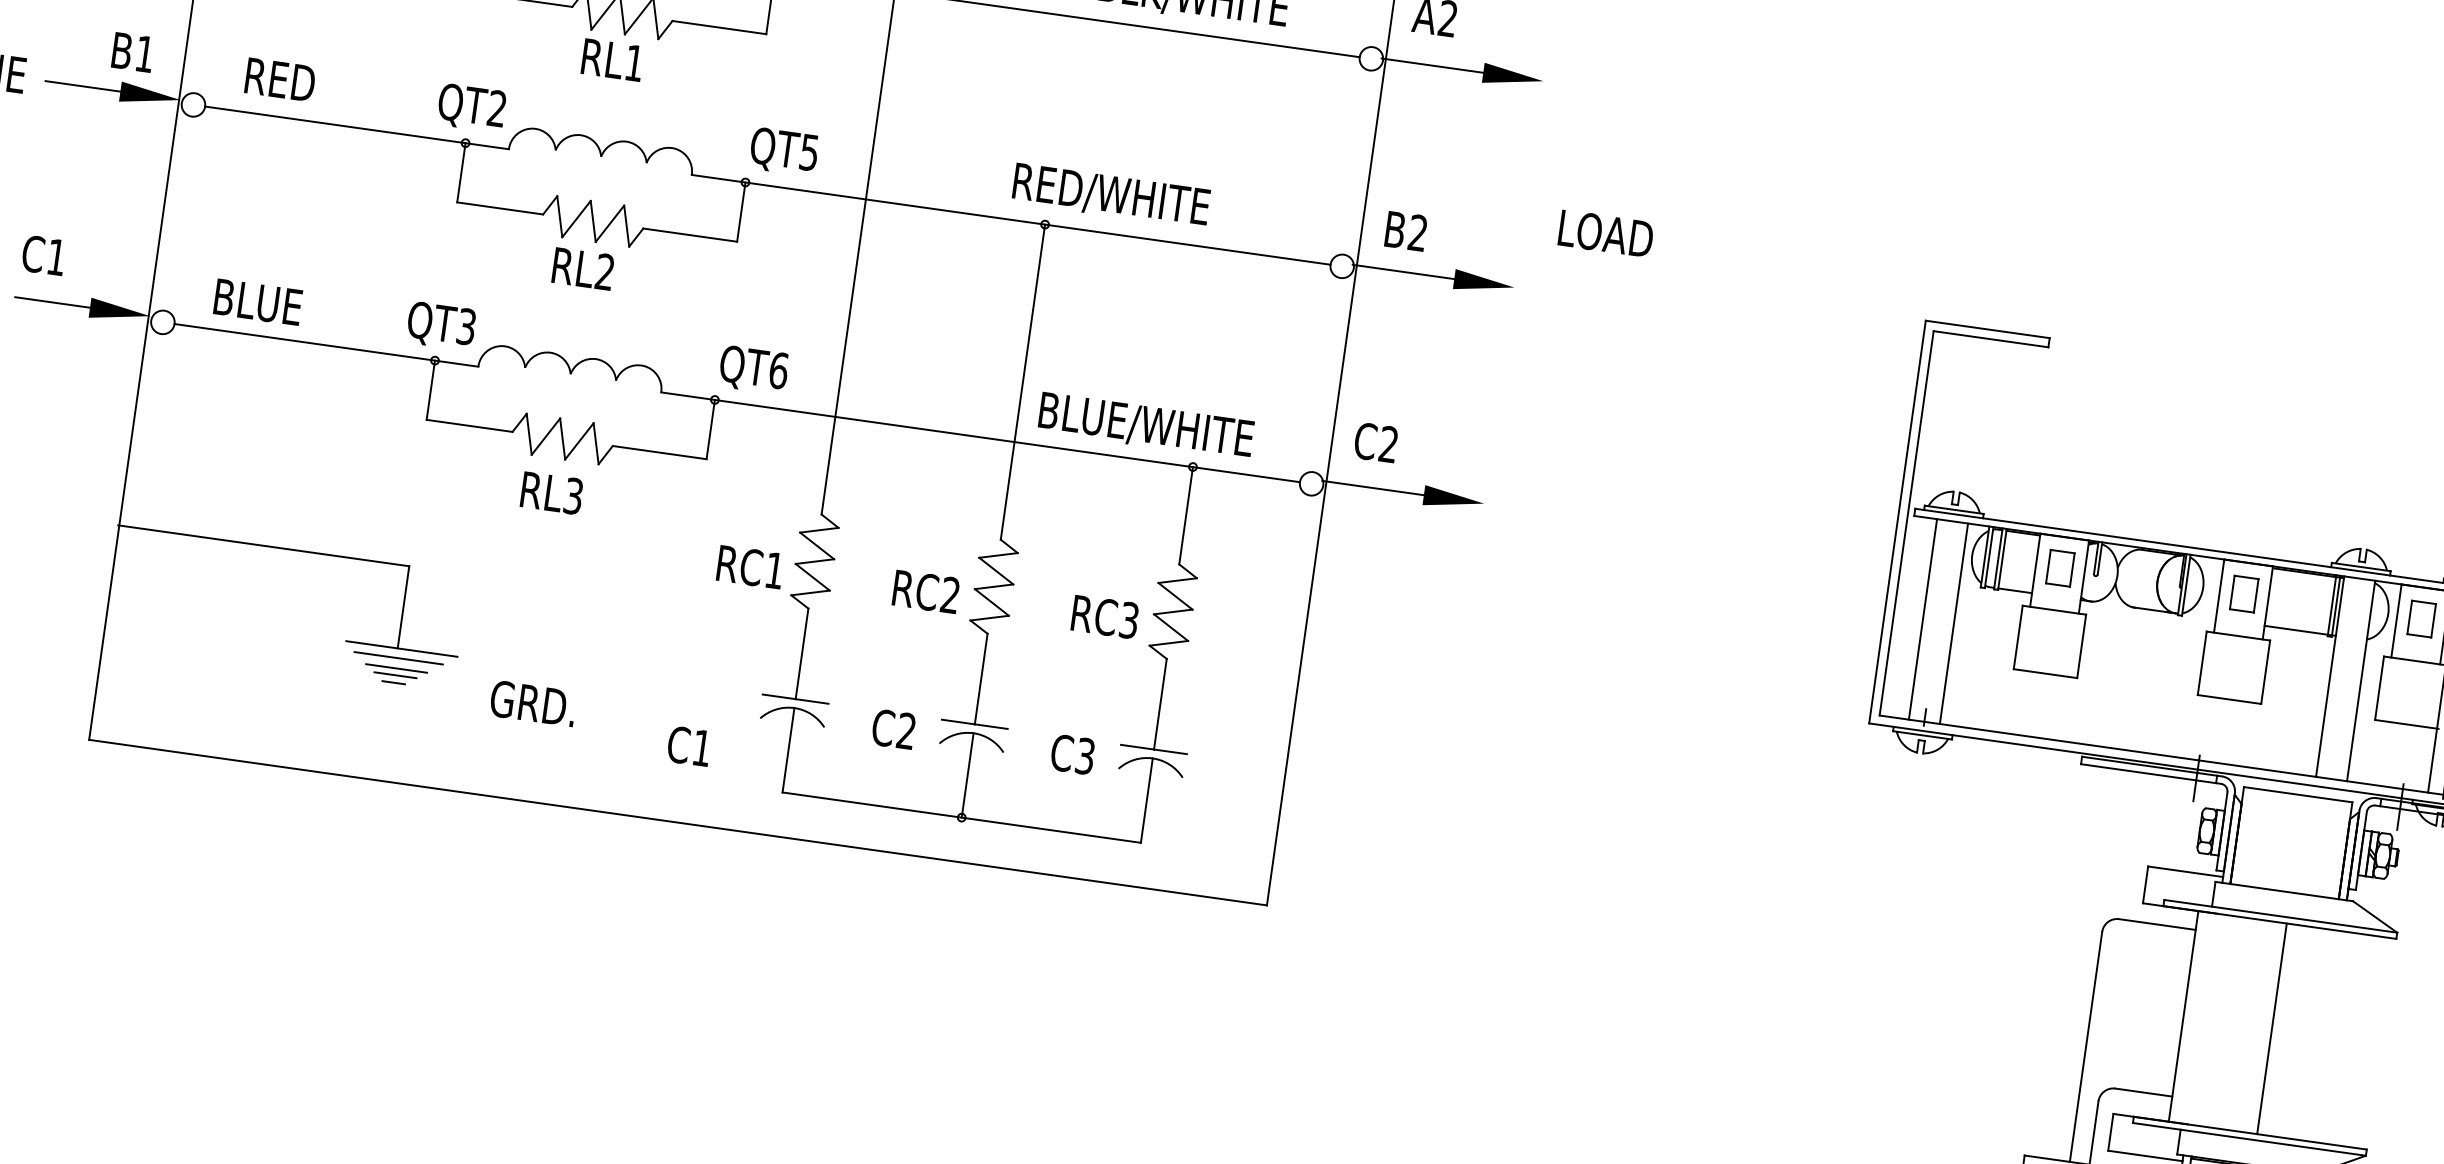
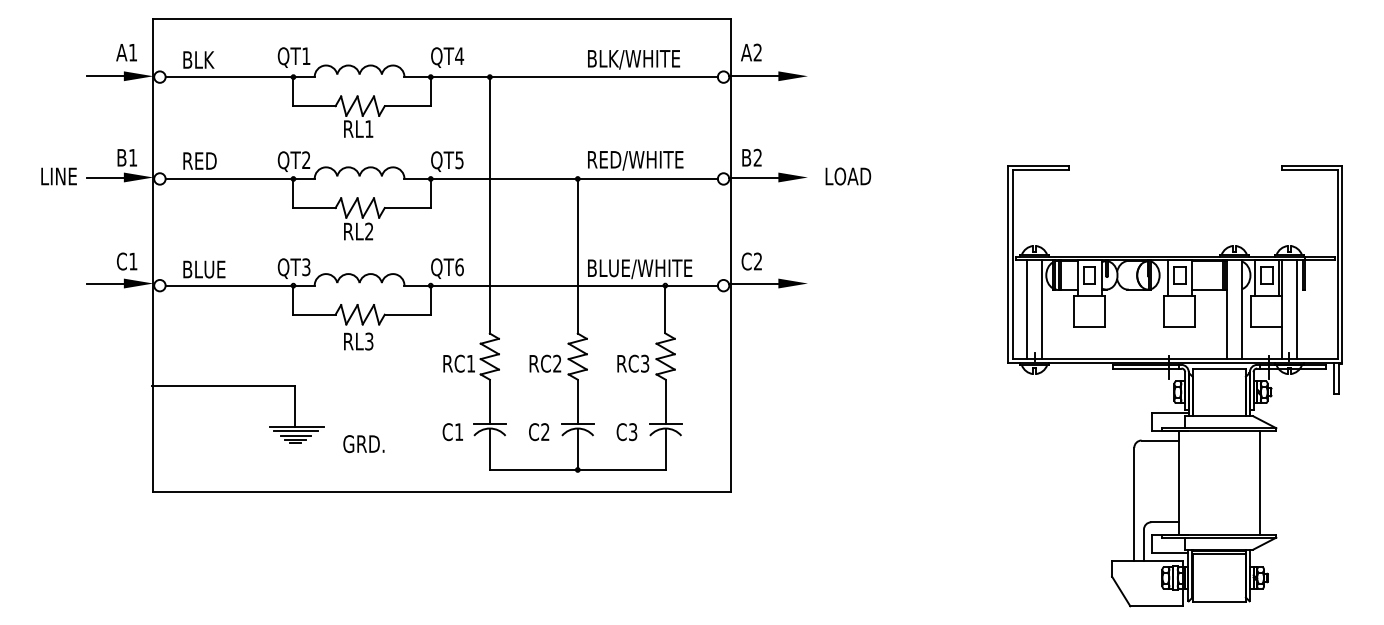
text: (1110, 195) -> (635, 160), moved
text: (1606, 233) -> (848, 176), moved
text: (44, 255) -> (127, 261), moved
text: (688, 747) -> (452, 432), moved
line: (2272, 1027) -> (1259, 482), moved

